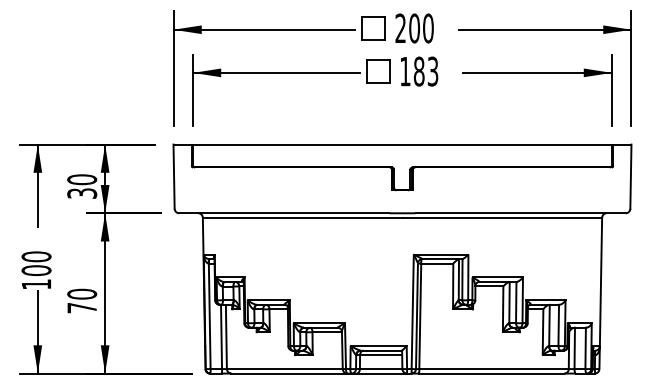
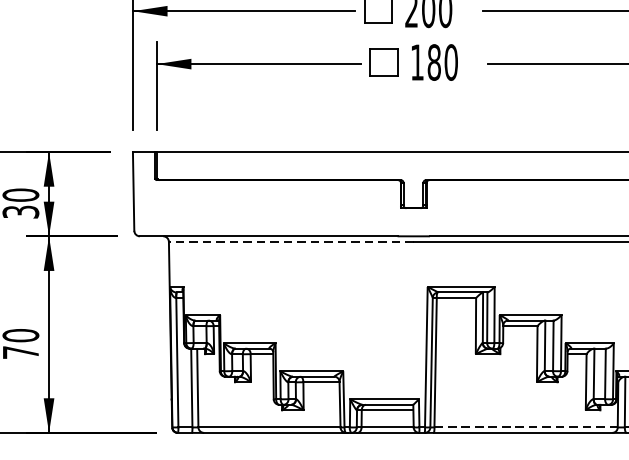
text: (432, 71) -> (450, 62), 183 -> 180
line: (302, 217) -> (291, 241), solid -> dashed
line: (494, 369) -> (526, 427), solid -> dashed

